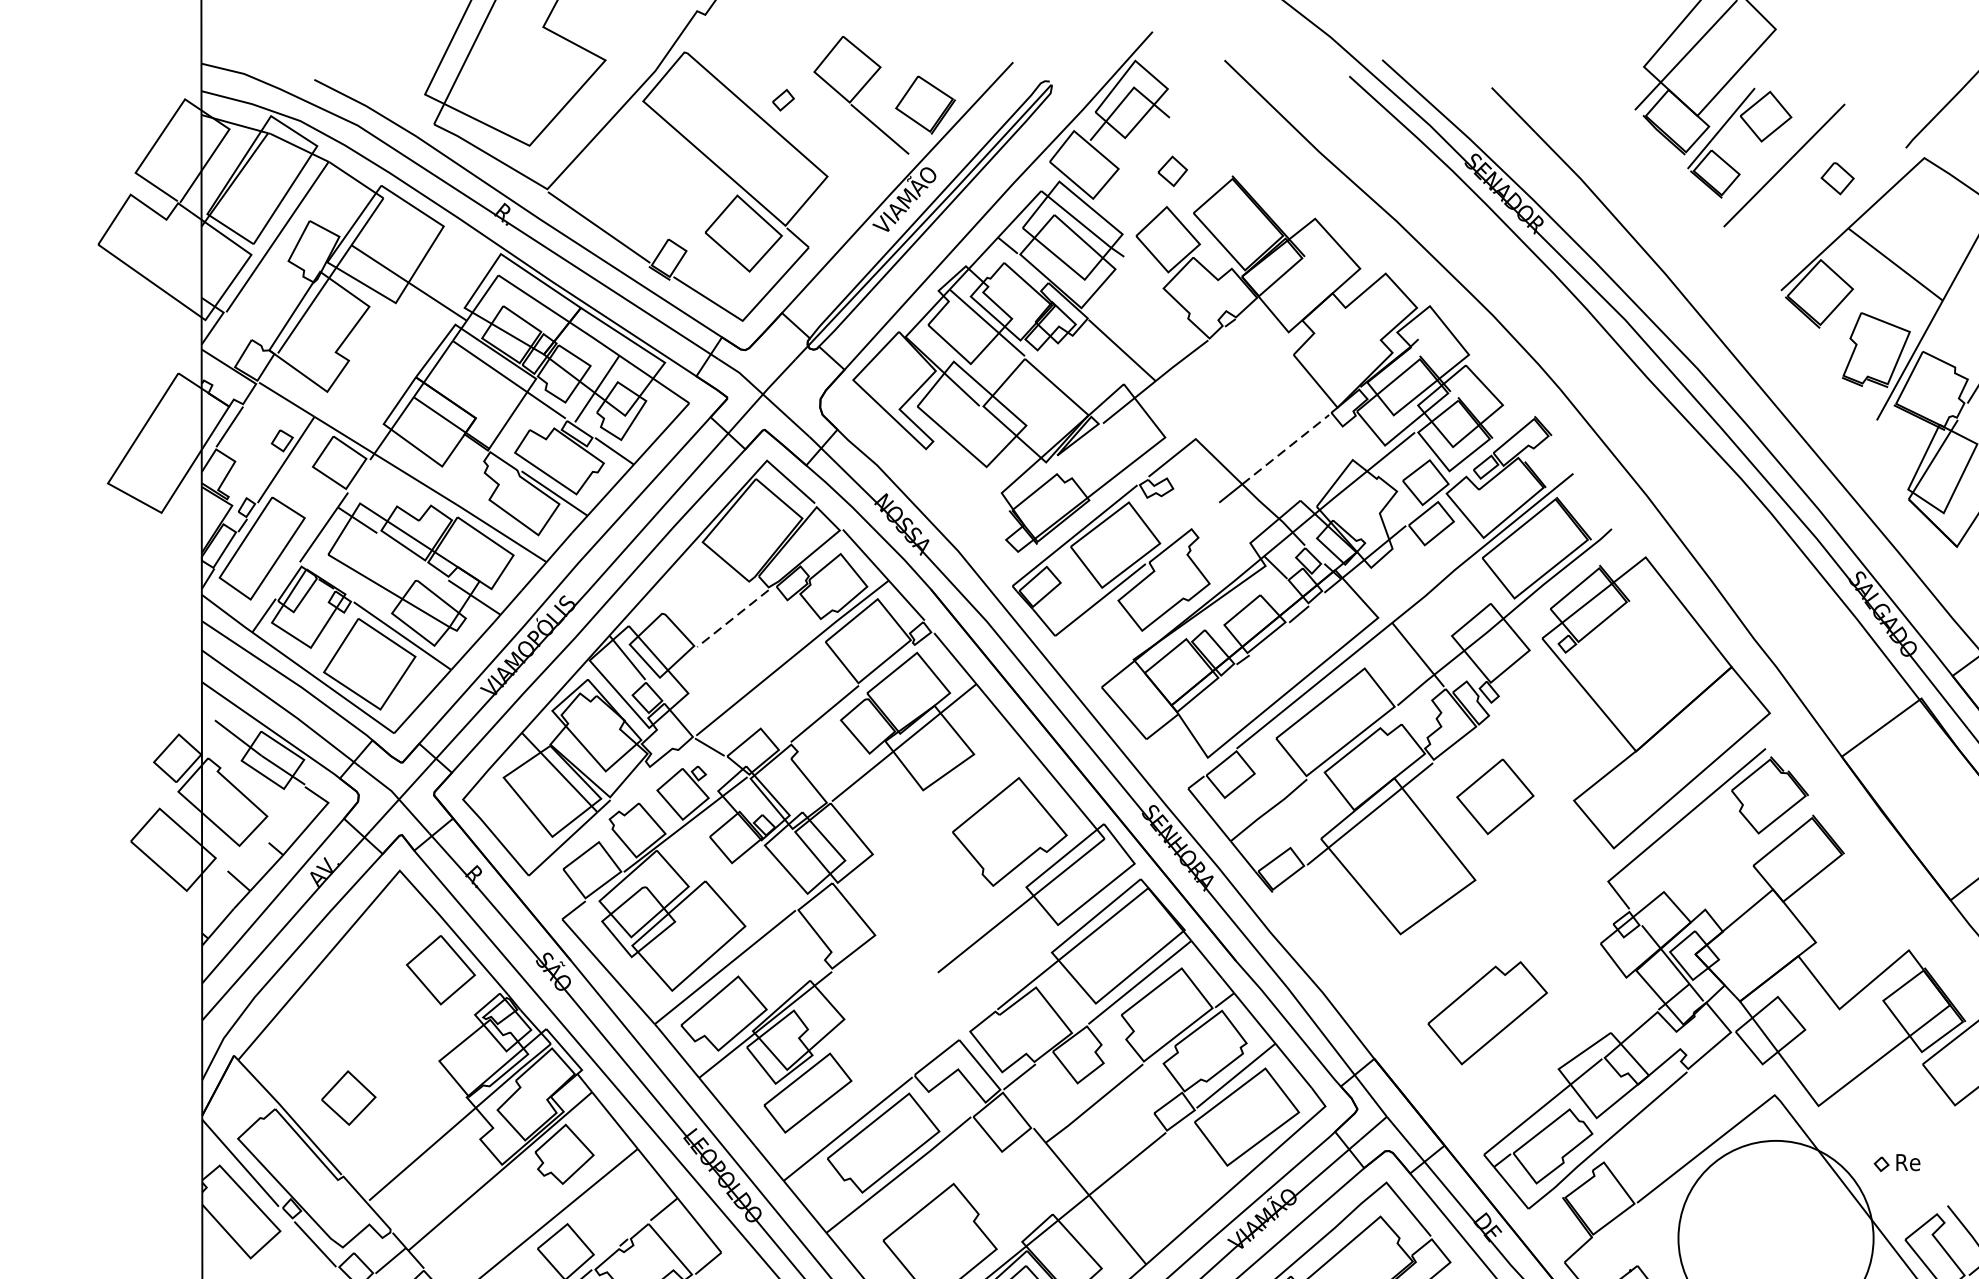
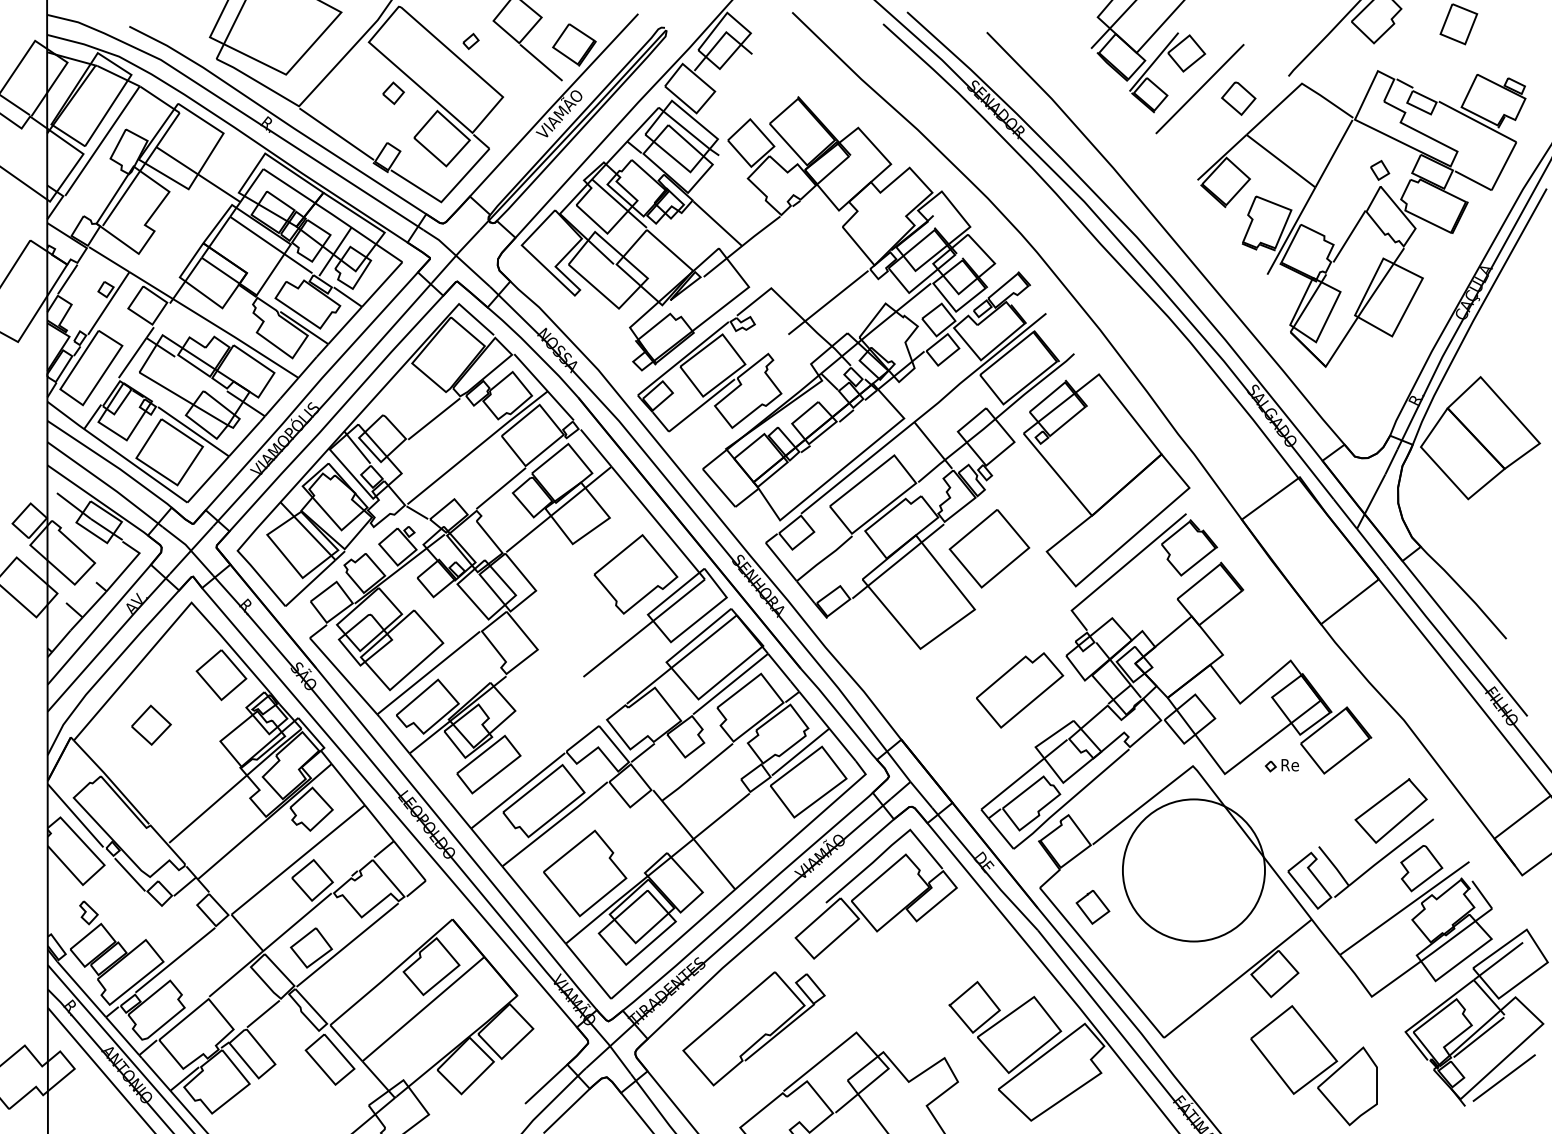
part: (1172, 171) -> (393, 93), moved
part: (1837, 178) -> (1238, 98), size x1.43
line: (1286, 448) -> (837, 295), dashed -> solid
line: (731, 619) -> (433, 419), dashed -> solid
part: (1495, 796) -> (989, 548), size x1.43
part: (1488, 1013) -> (1020, 690), moved
part: (348, 1097) -> (151, 724), moved
part: (1896, 1162) -> (1281, 765), moved

